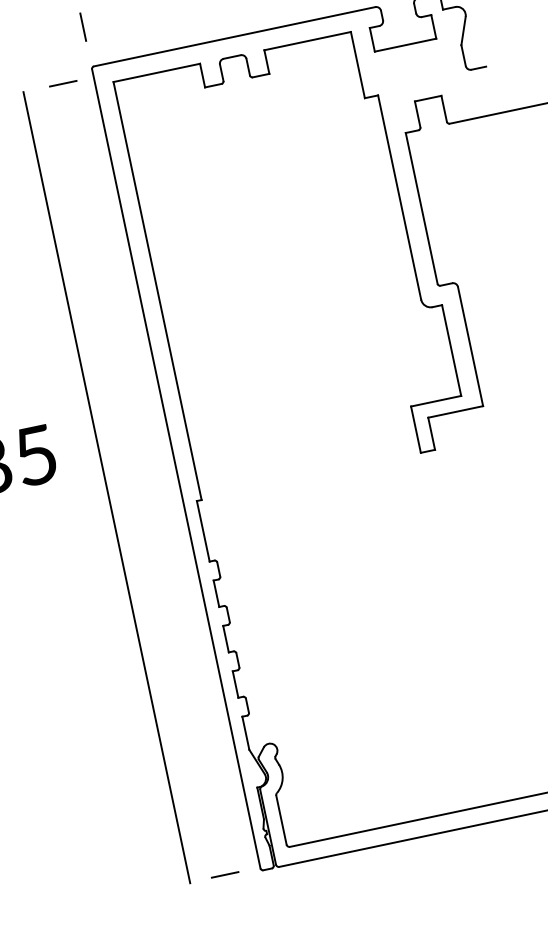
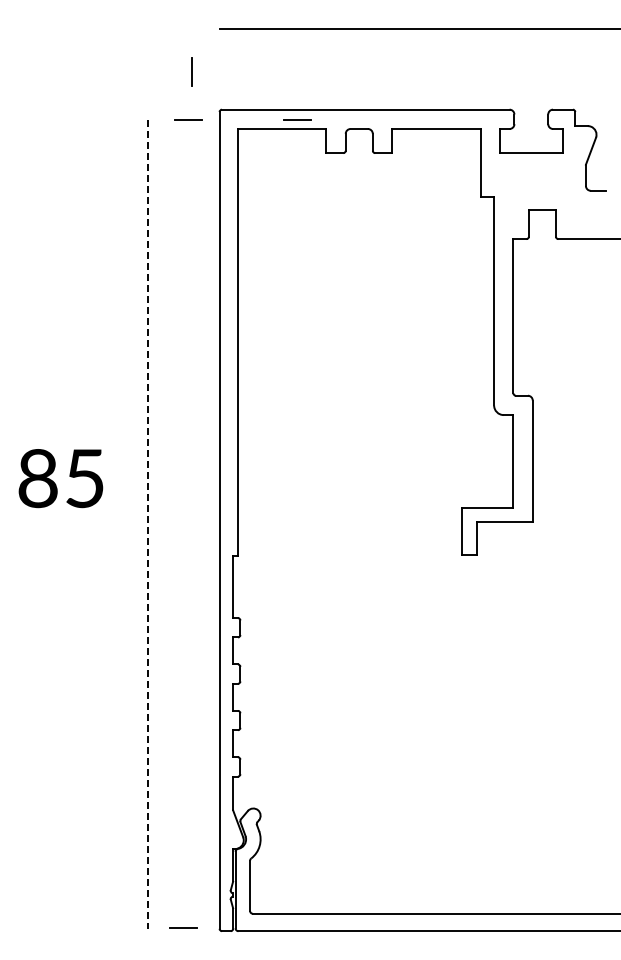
line: (82, 26) -> (191, 71), moved
line: (169, 60) -> (297, 119), added
line: (106, 488) -> (147, 525), solid -> dashed

